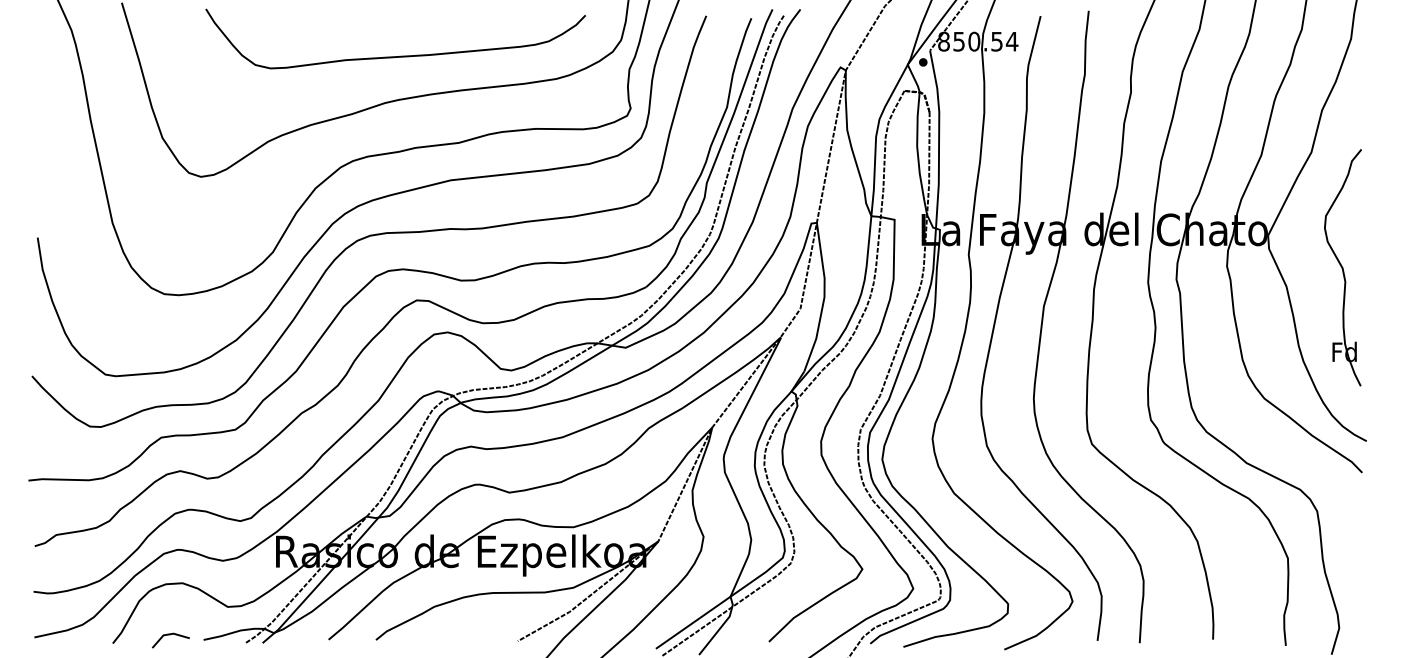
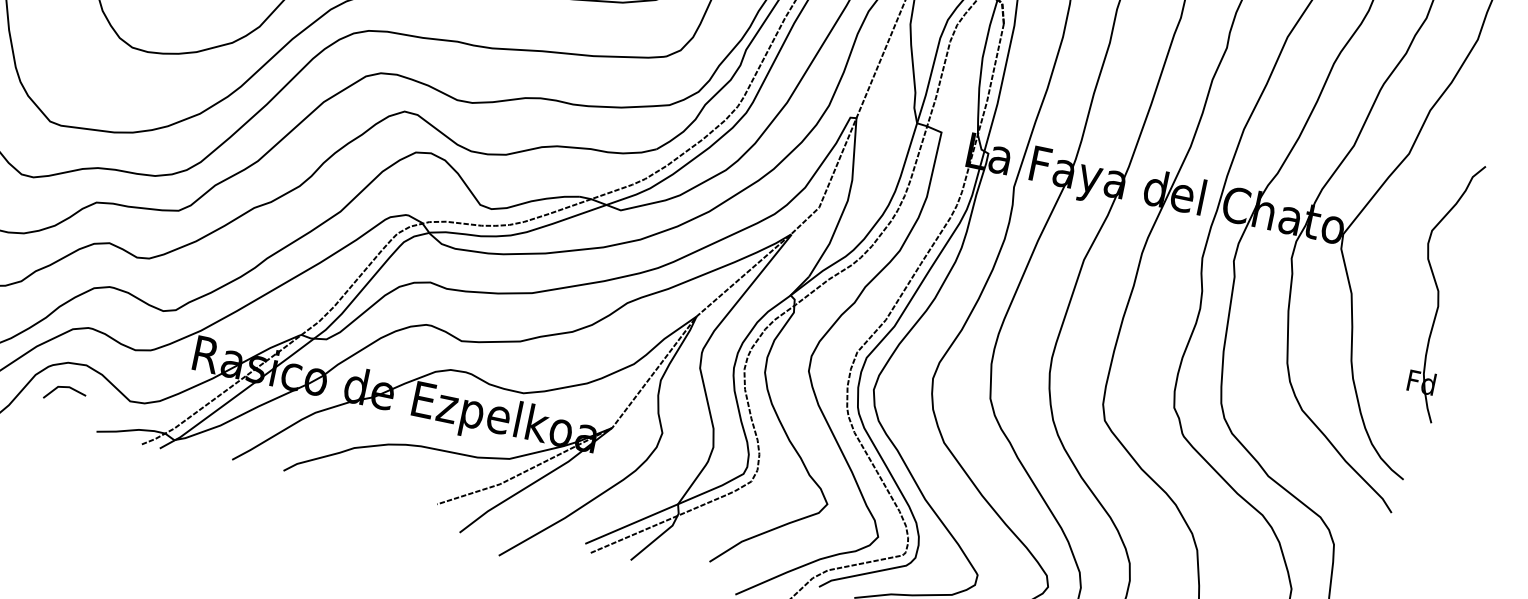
part: (1342, 267) -> (1438, 290), moved
line: (170, 635) -> (65, 388), moved

